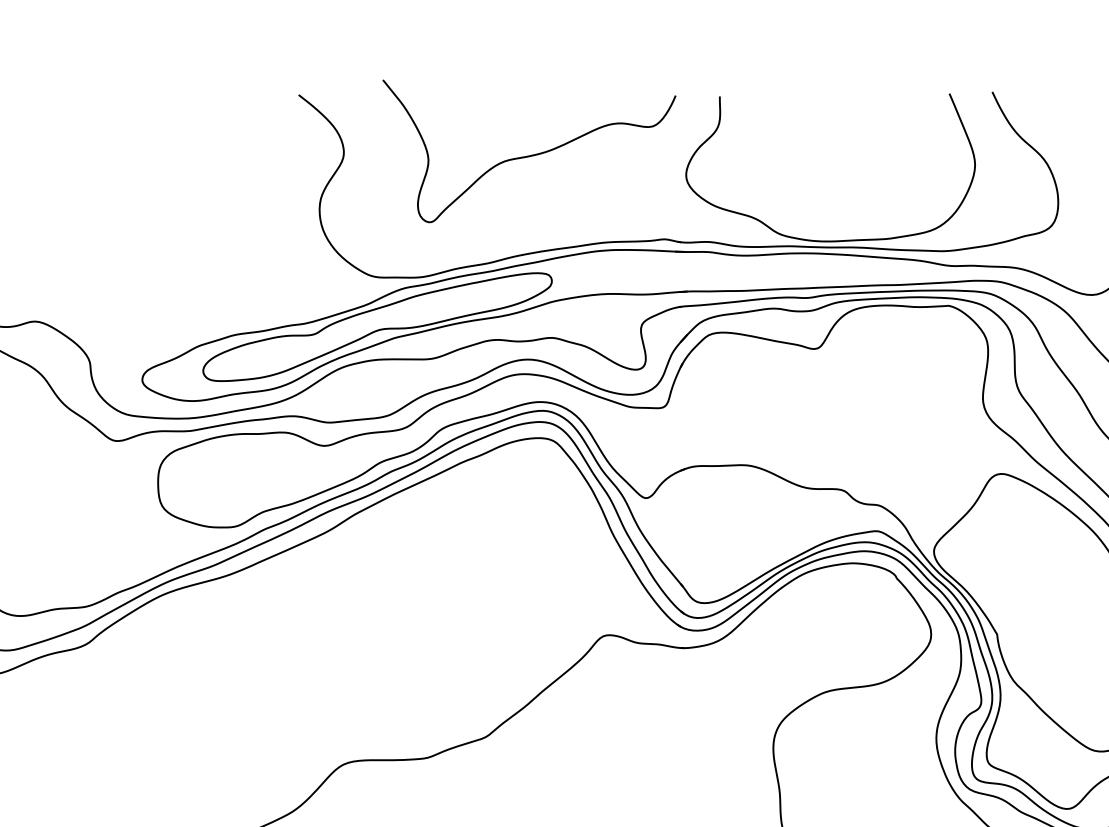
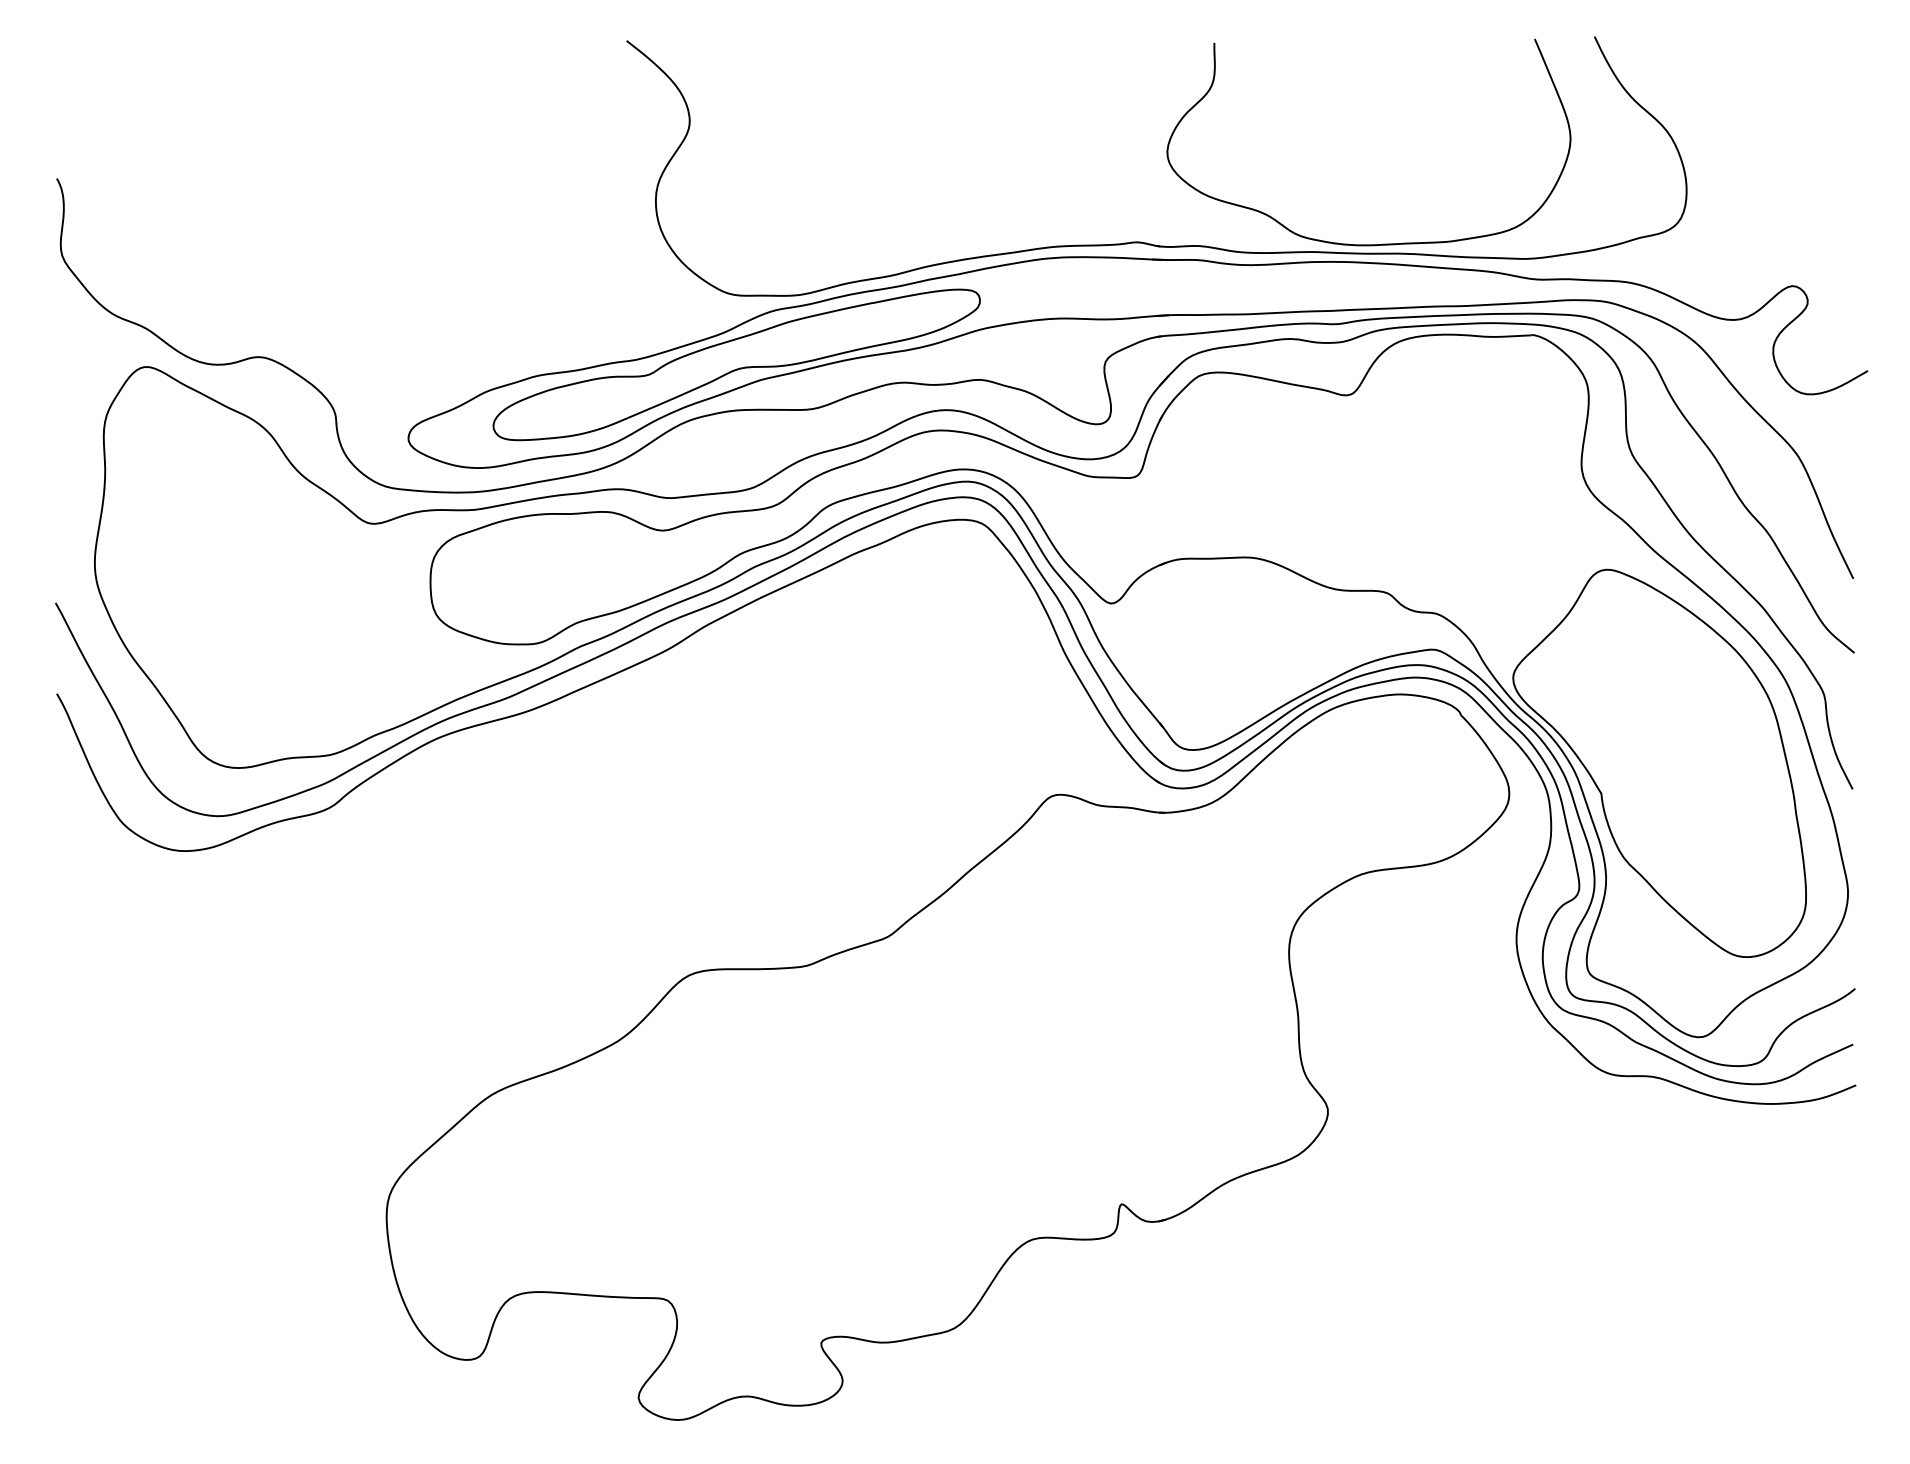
curve: (531, 154) -> (951, 124), removed

